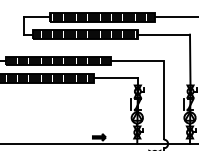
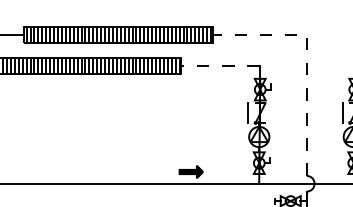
line: (163, 72) -> (306, 55), solid -> dashed
line: (115, 78) -> (220, 66), solid -> dashed

